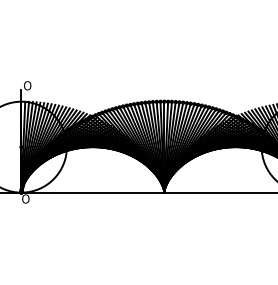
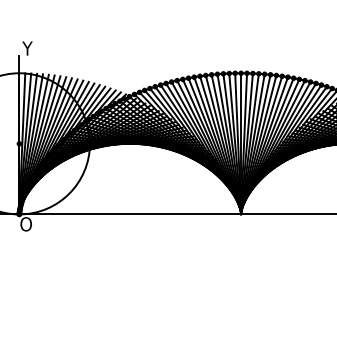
text: (27, 85) -> (28, 48), O -> Y

